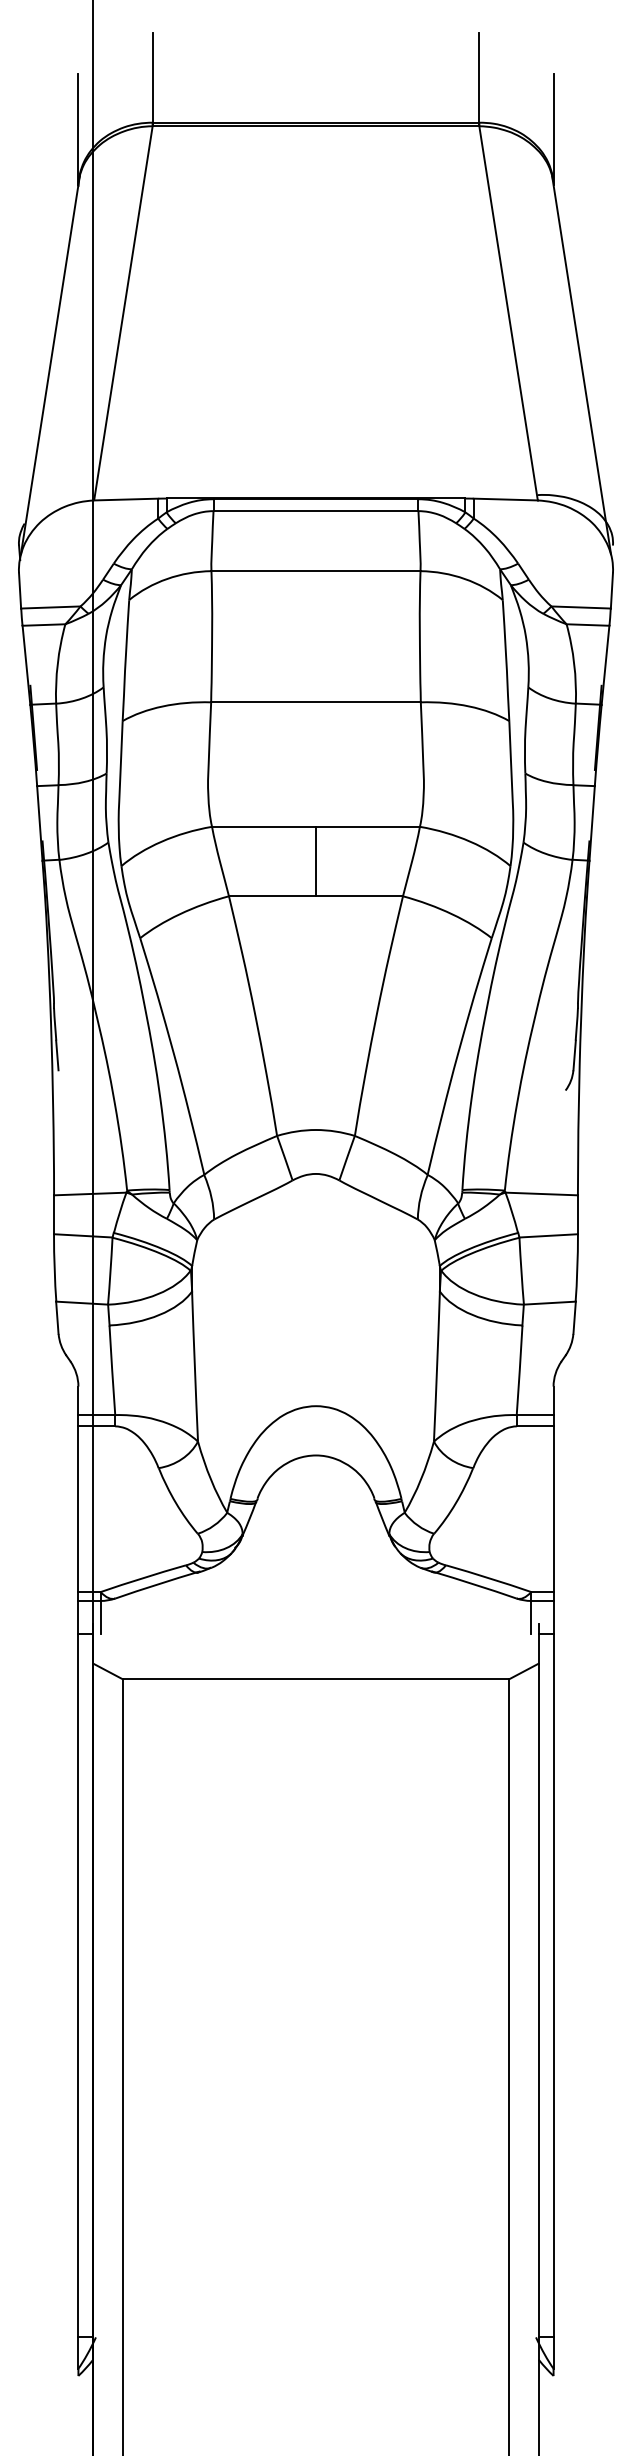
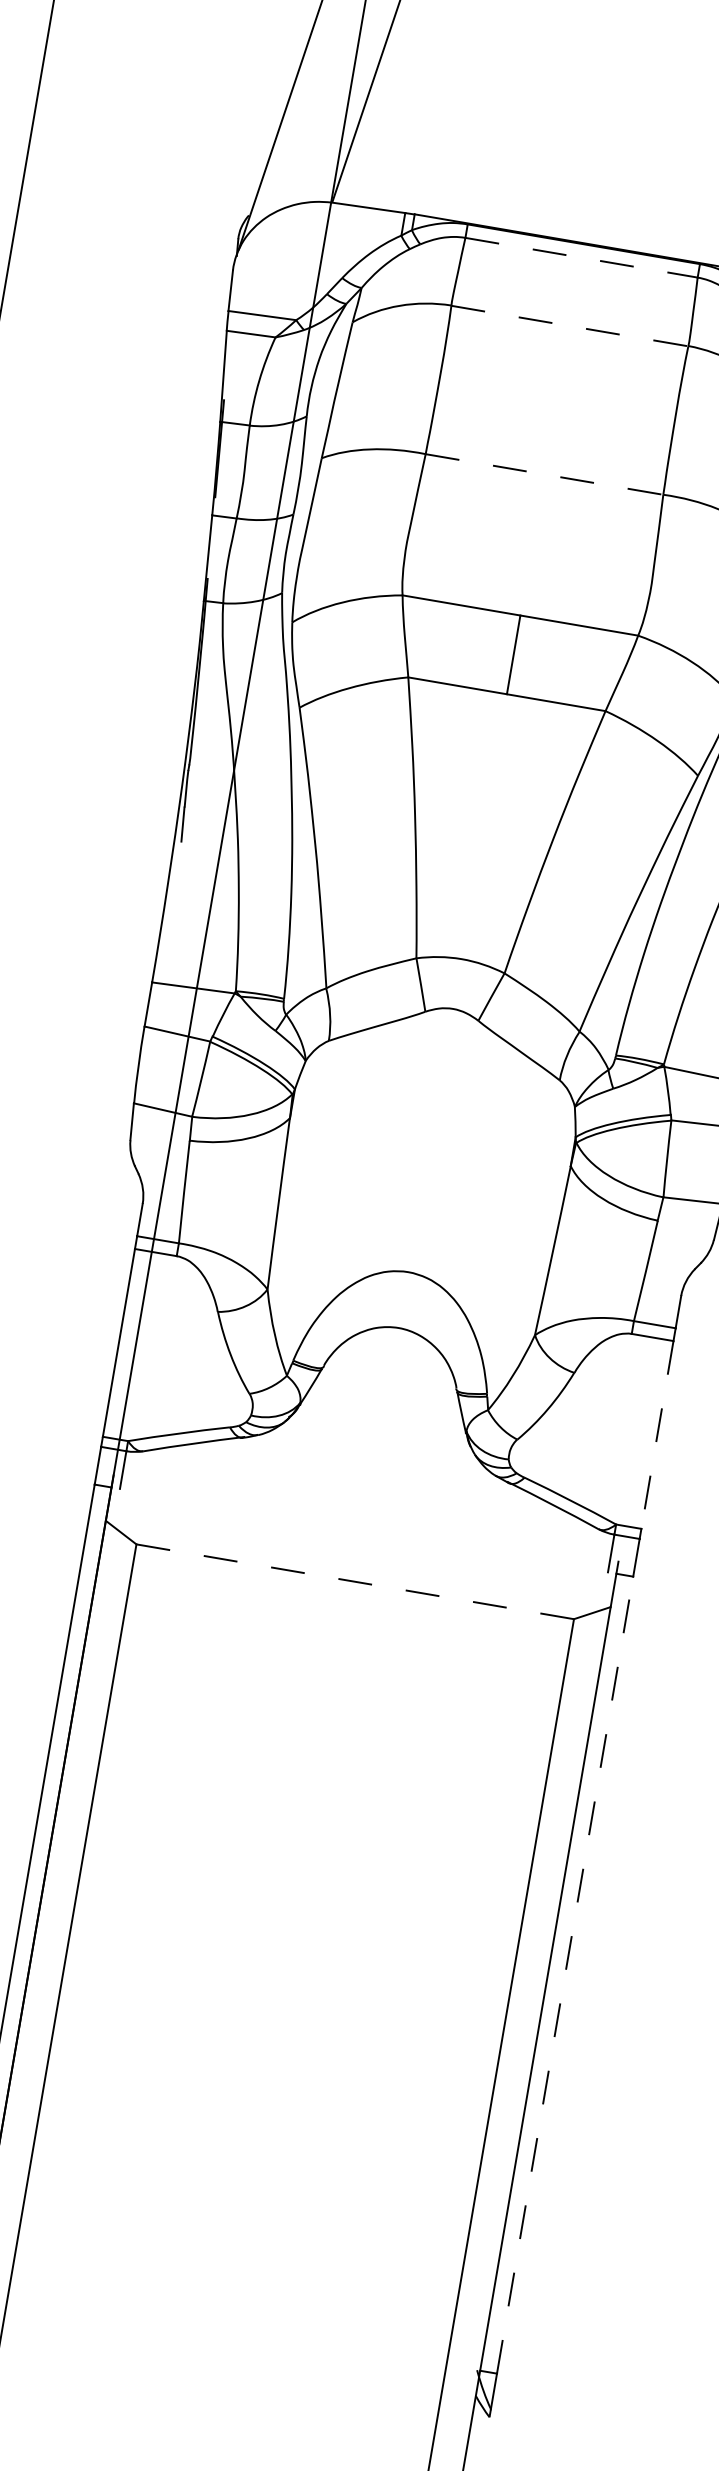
line: (316, 511) -> (582, 258), solid -> dashed
line: (315, 571) -> (569, 326), solid -> dashed
line: (316, 702) -> (545, 474), solid -> dashed
line: (553, 1509) -> (657, 1435), solid -> dashed
line: (316, 1679) -> (355, 1582), solid -> dashed
line: (553, 1985) -> (565, 1974), solid -> dashed

